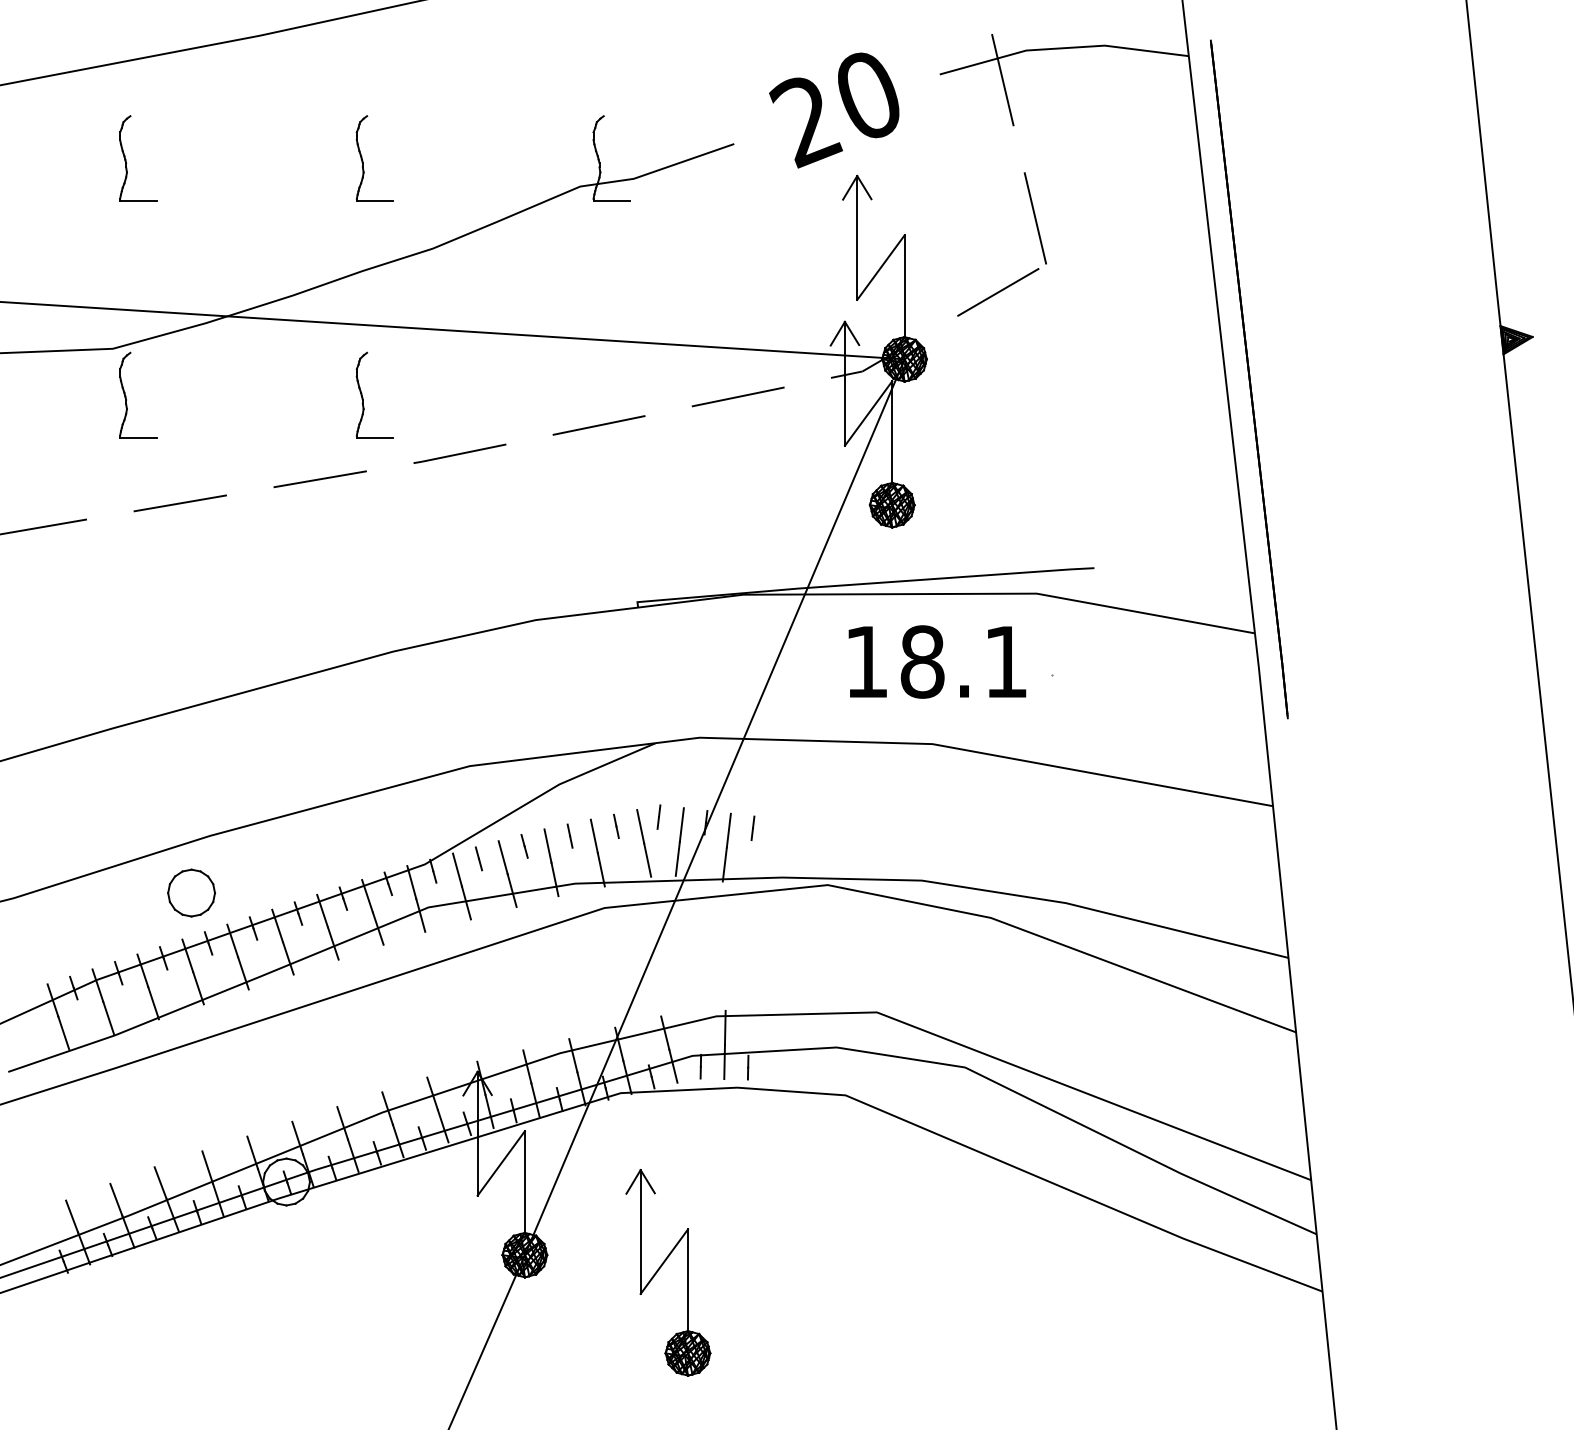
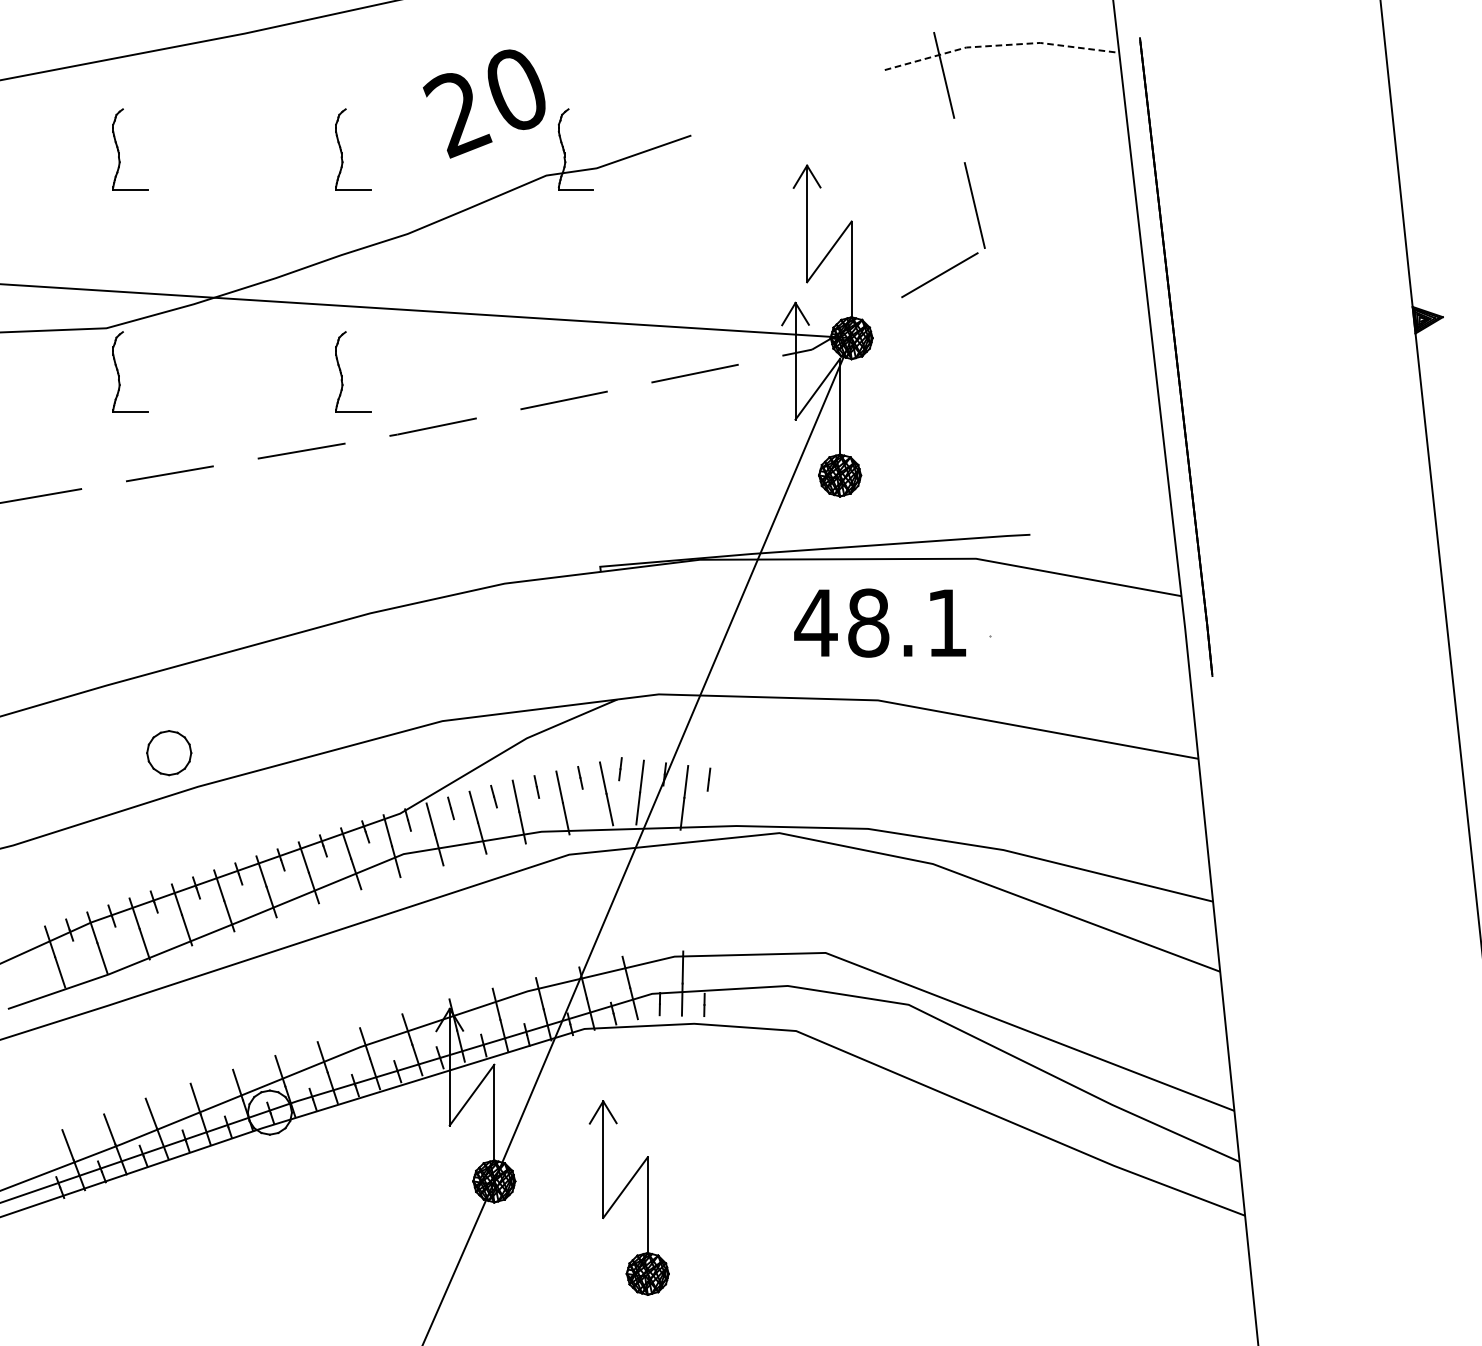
line: (1063, 48) -> (1001, 45), solid -> dashed
text: (834, 110) -> (484, 103), moved
text: (866, 661) -> (815, 622), 18.1 -> 48.1
part: (191, 892) -> (169, 752), moved

